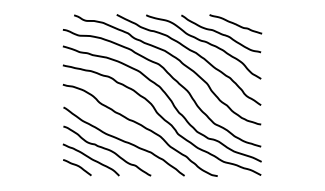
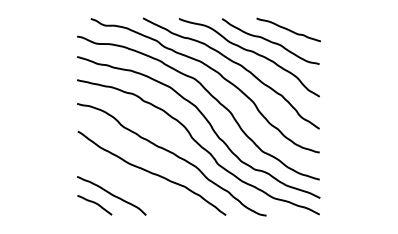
curve: (107, 149) -> (131, 183), removed

